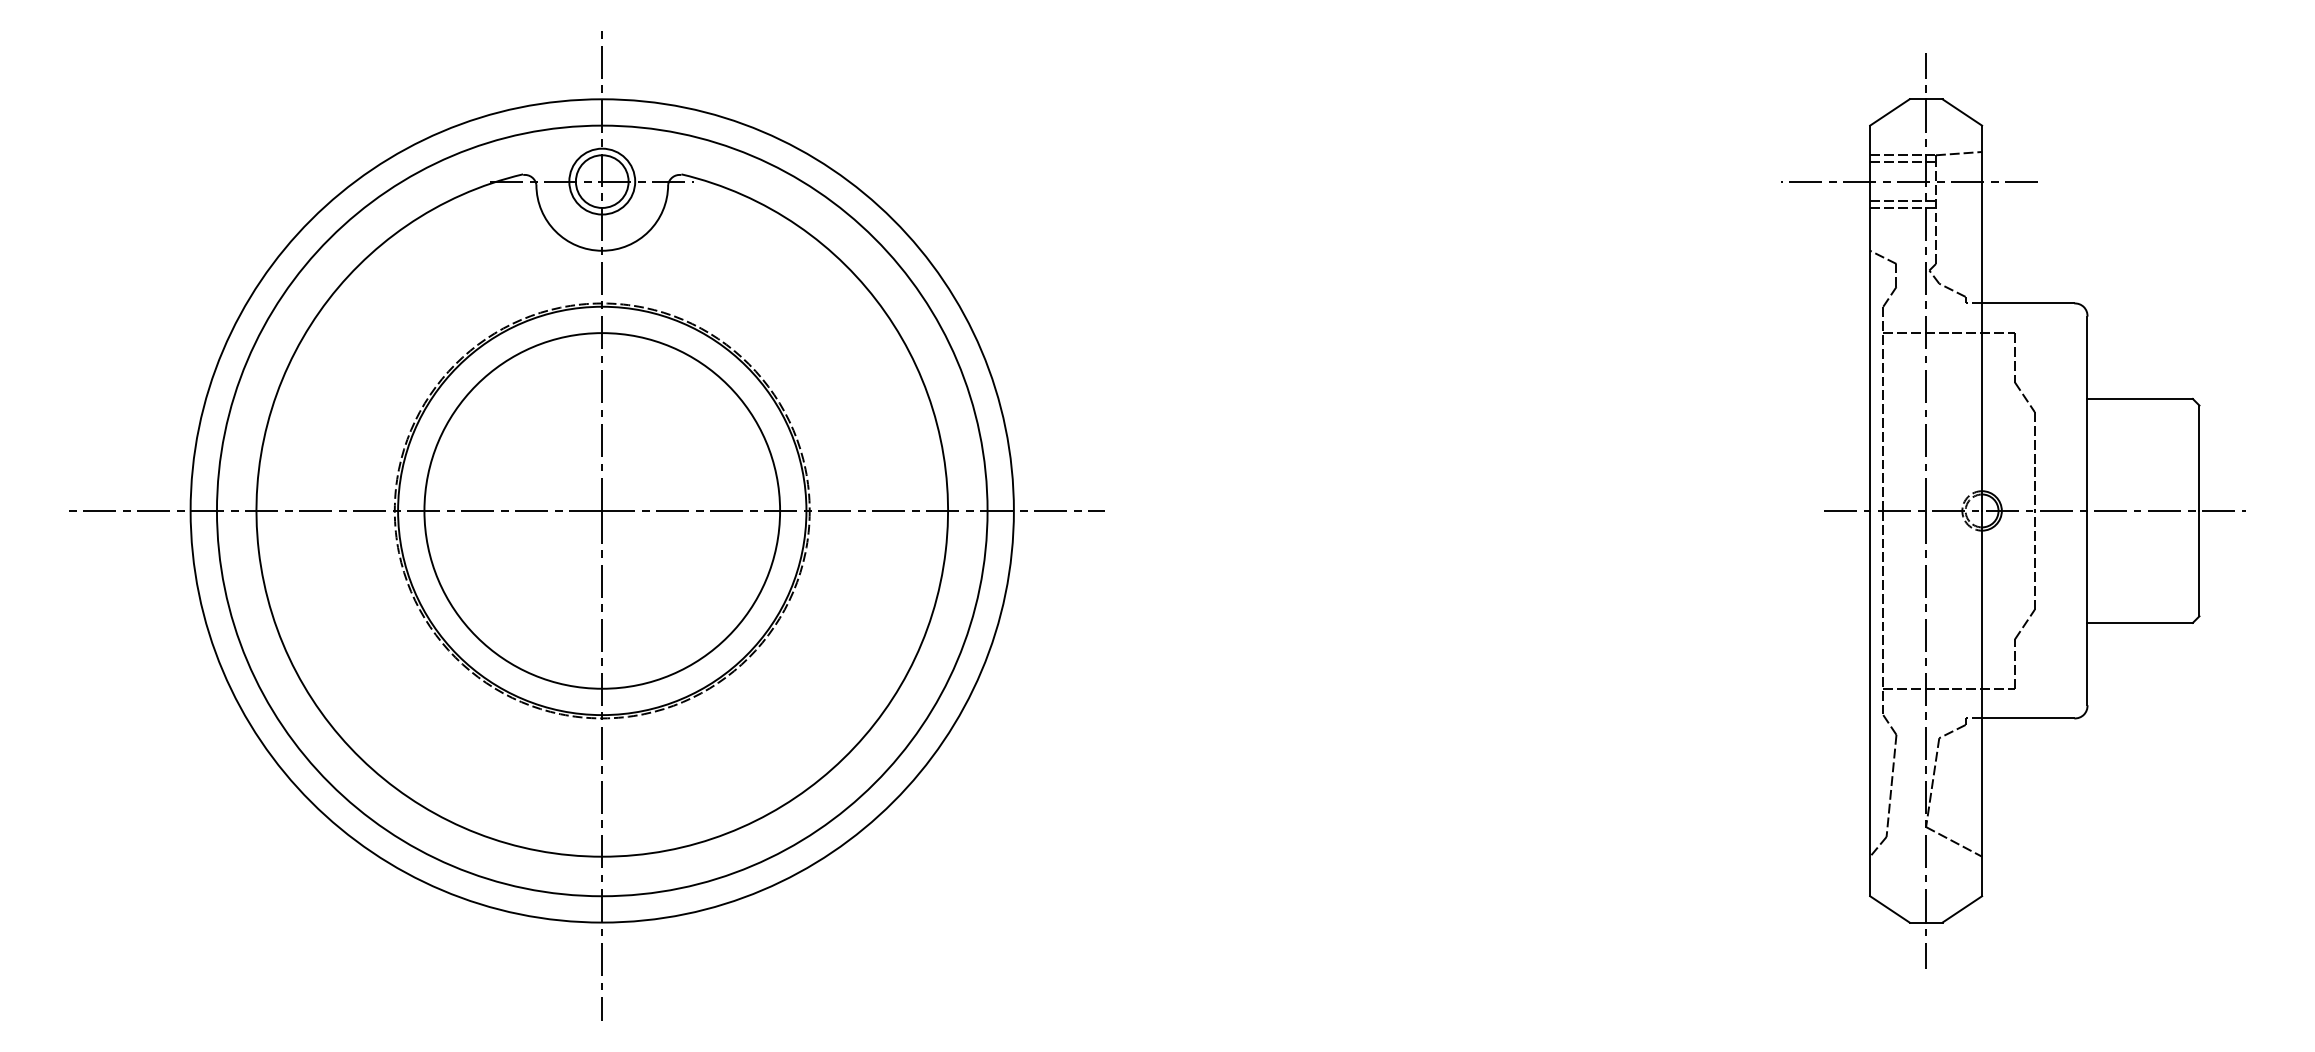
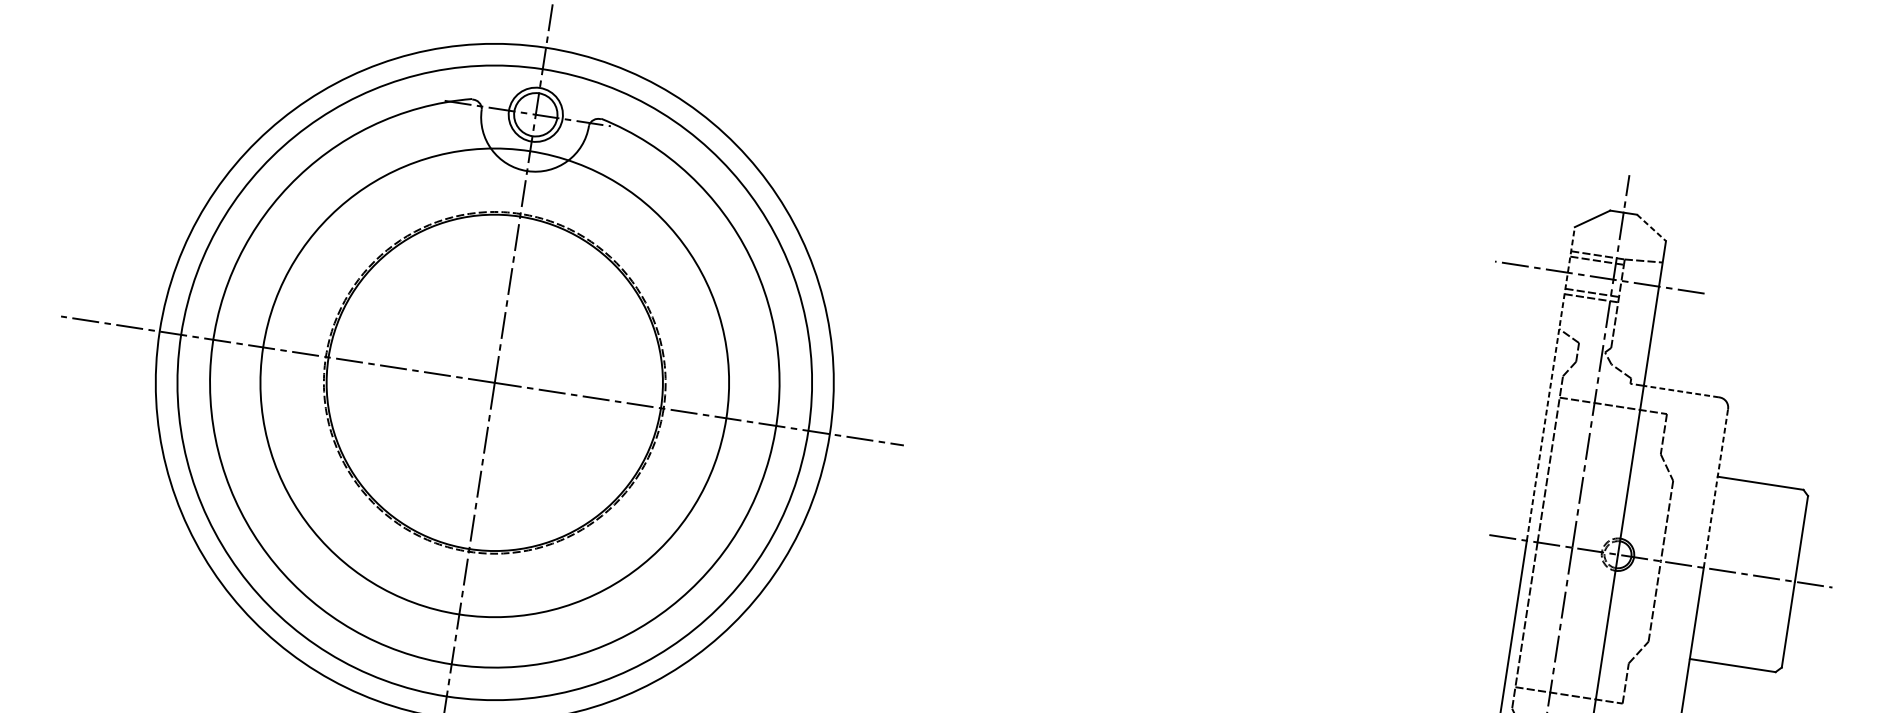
line: (1962, 112) -> (1651, 227), solid -> dashed
line: (2027, 303) -> (1680, 391), solid -> dashed
line: (1870, 318) -> (1551, 384), solid -> dashed
line: (2087, 413) -> (1715, 488), solid -> dashed
circle: (602, 510) -> (495, 382), size x1.6

